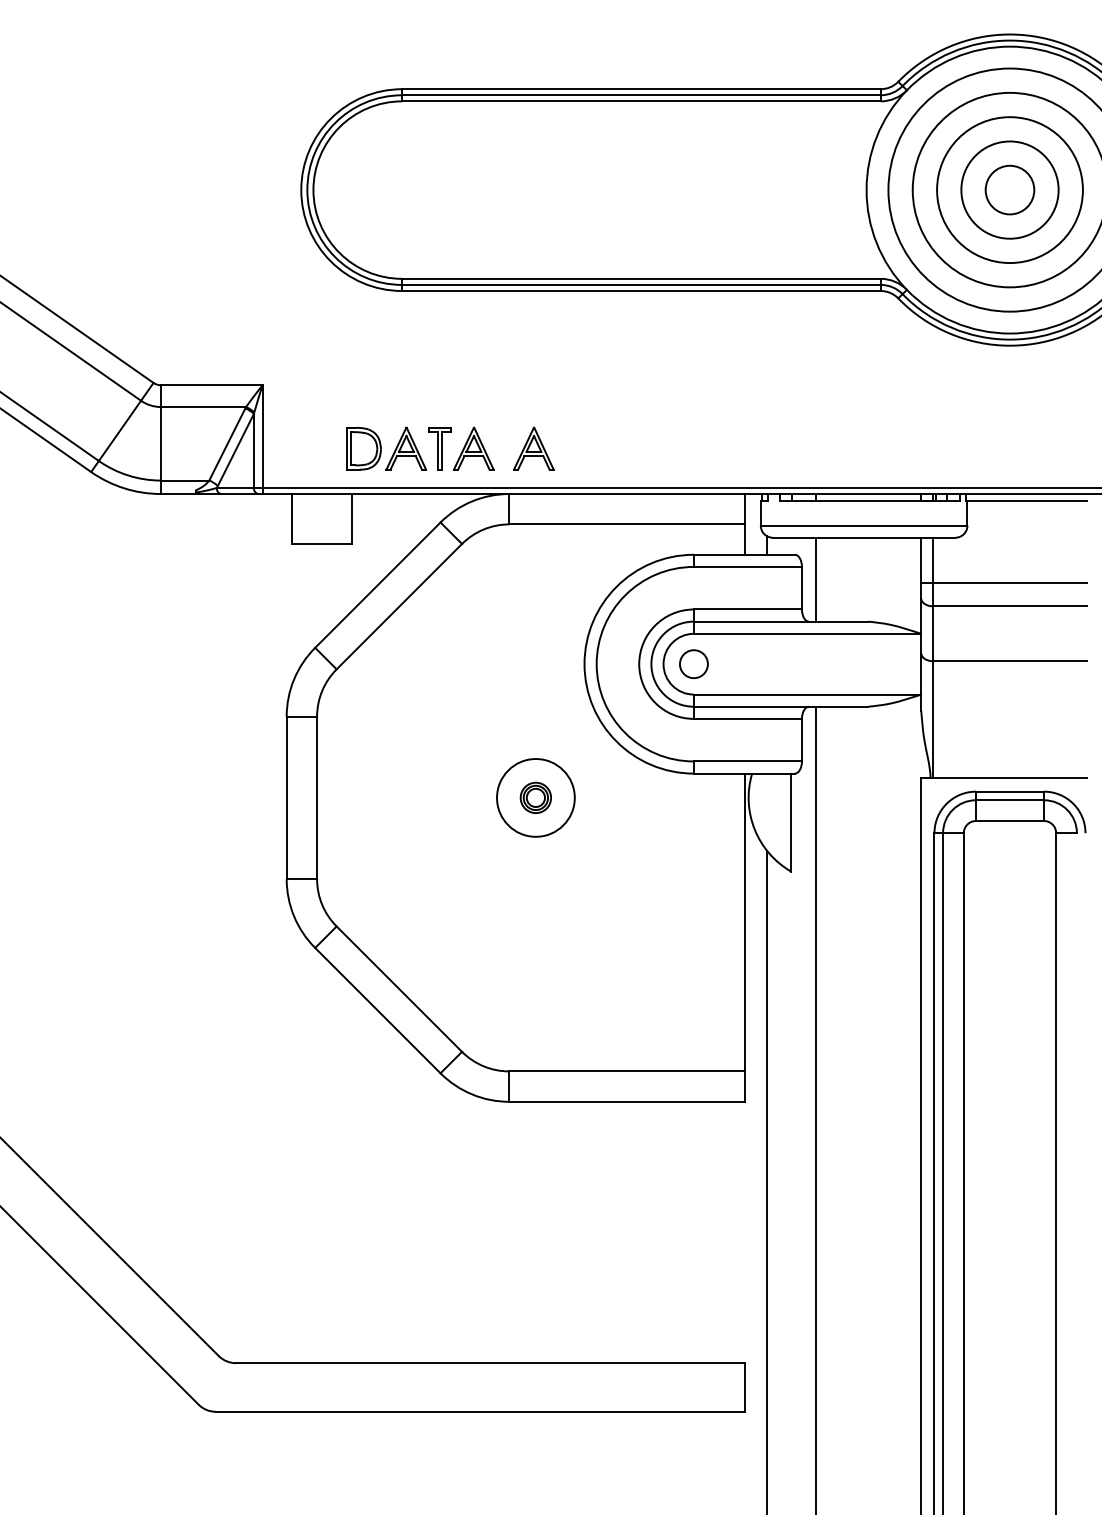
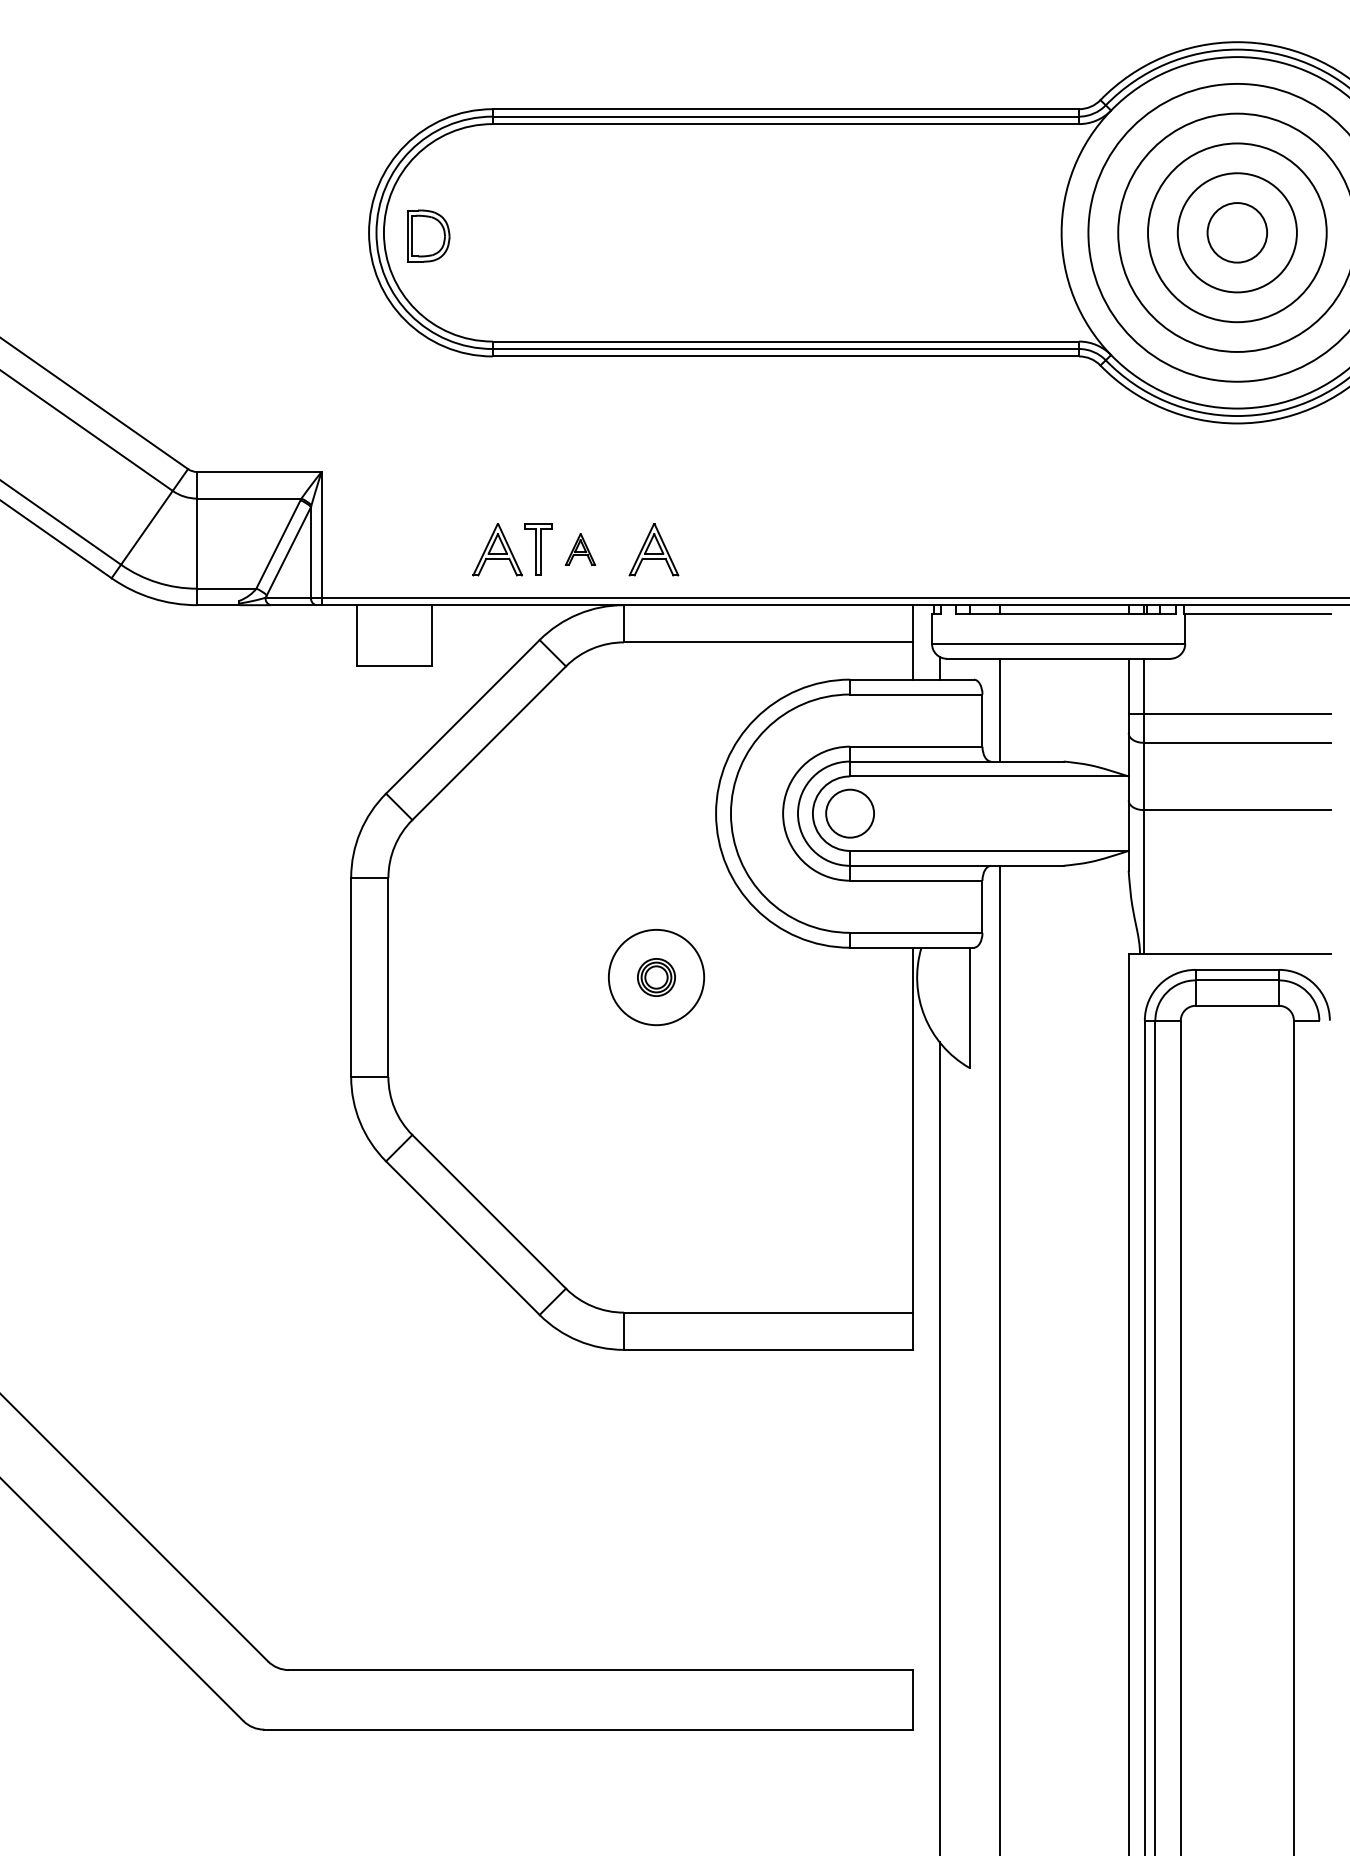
part: (363, 448) -> (428, 235), moved
part: (473, 448) -> (580, 549), size x0.6
circle: (693, 664) -> (849, 814), size x1.4

